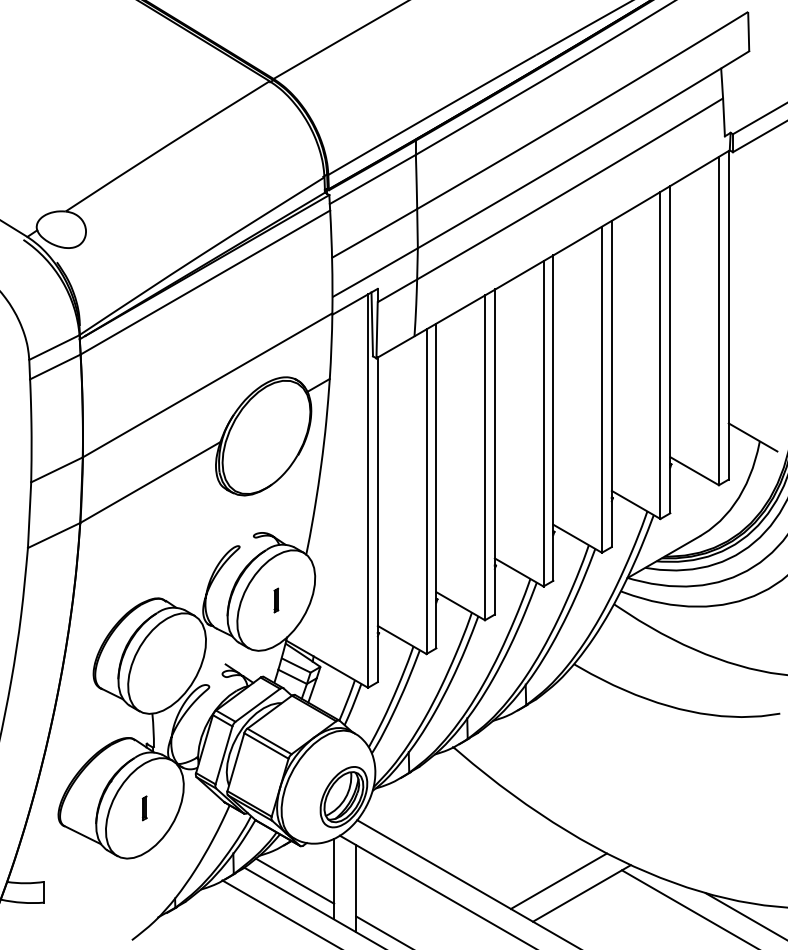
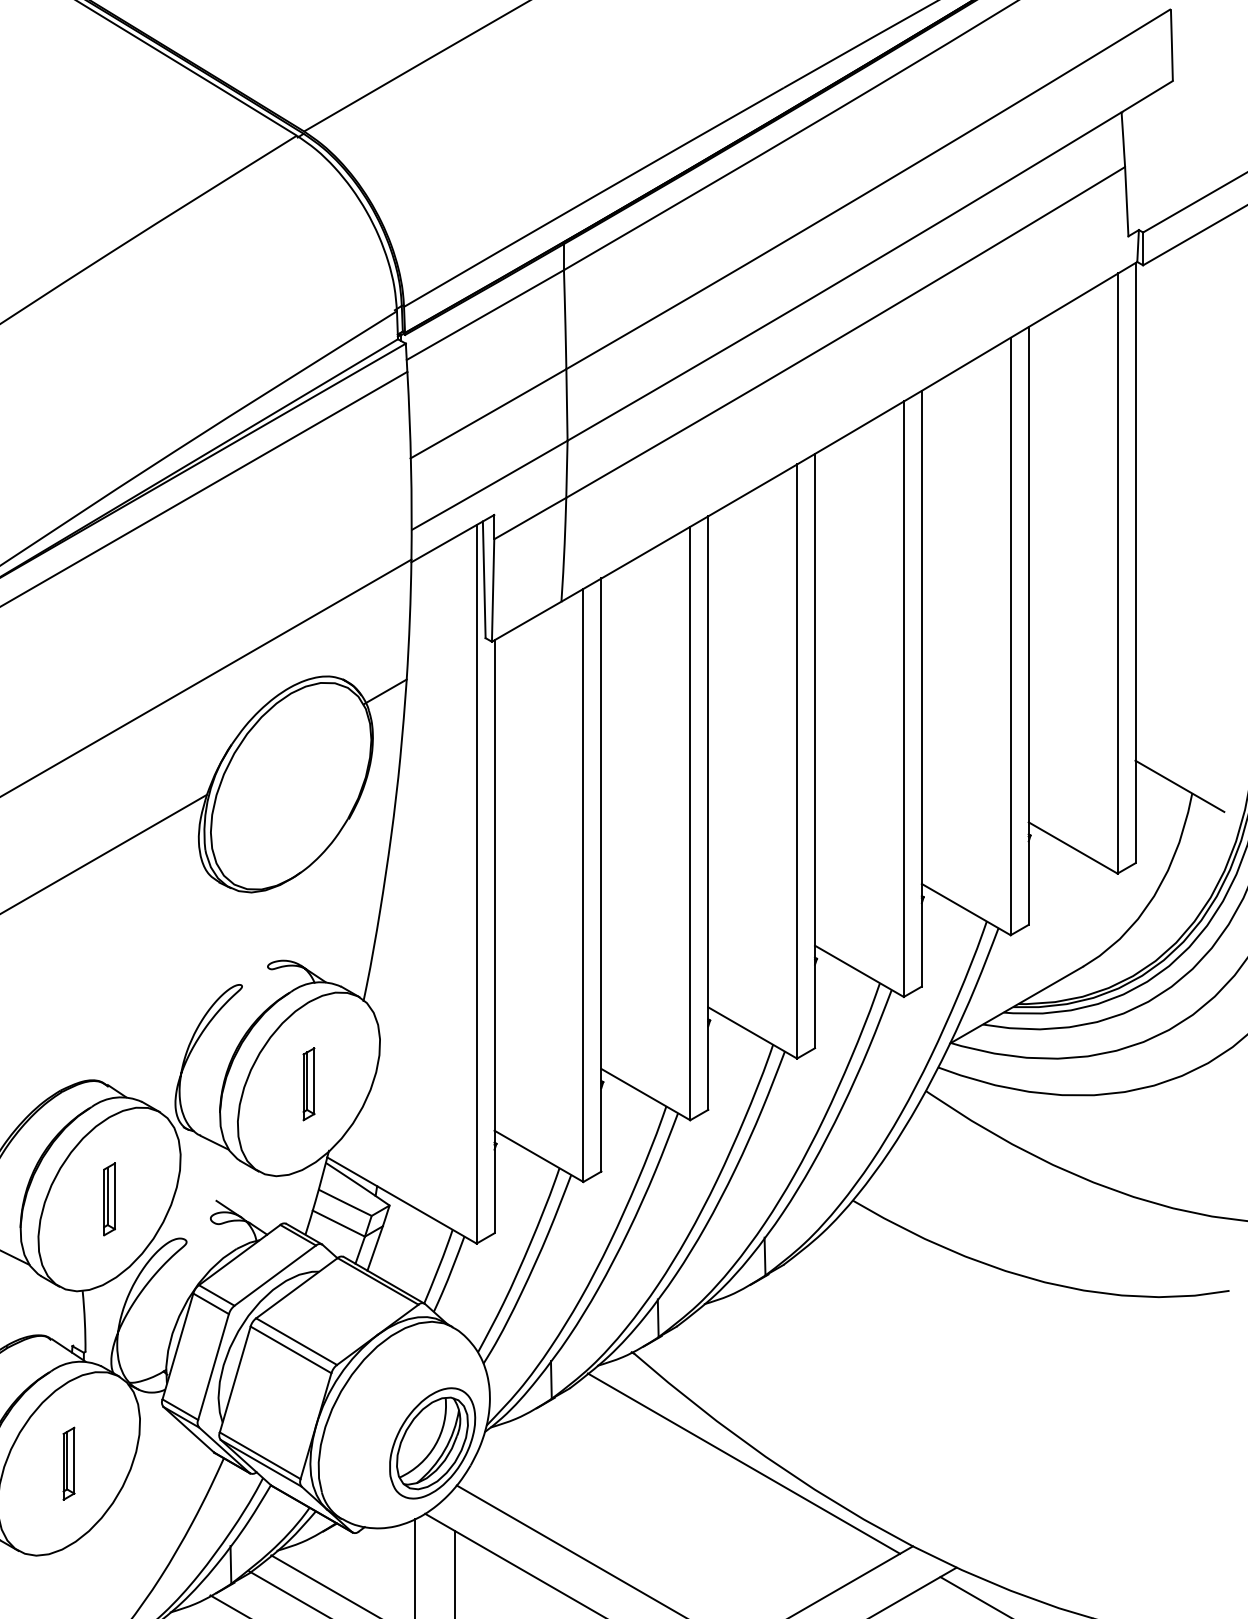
part: (276, 600) -> (309, 1084), size x1.67
part: (167, 663) -> (110, 1199), added
line: (514, 807) -> (744, 1462), added
part: (144, 808) -> (68, 1464), size x1.67

